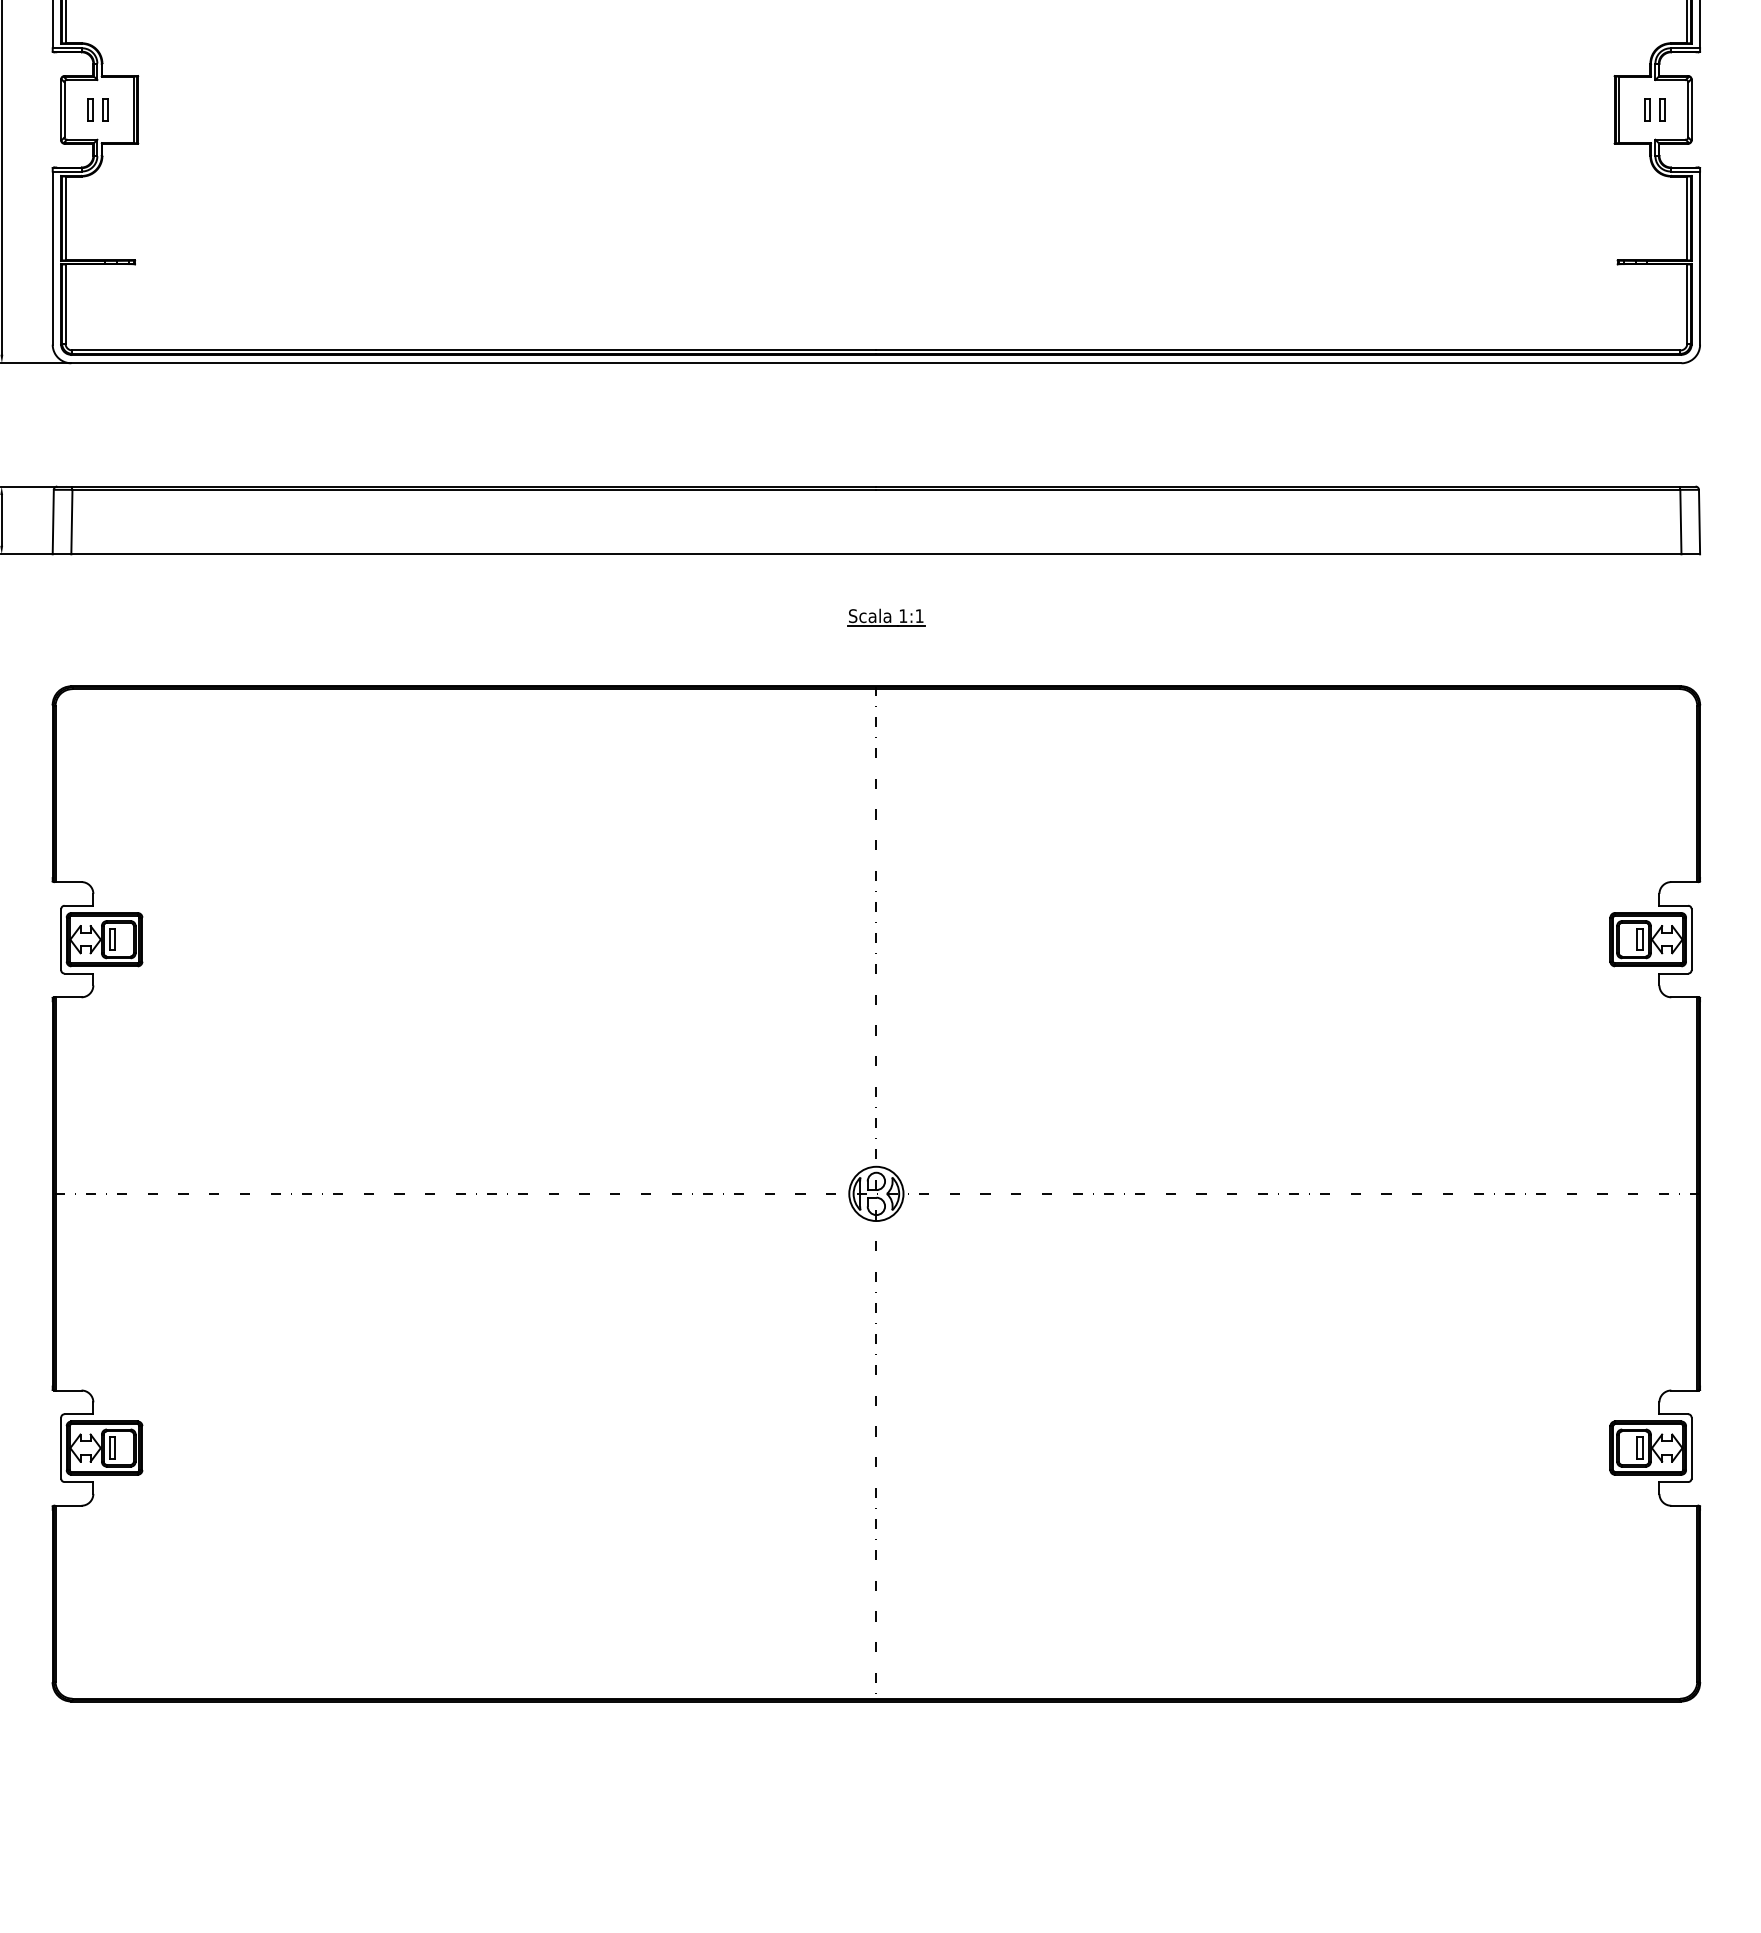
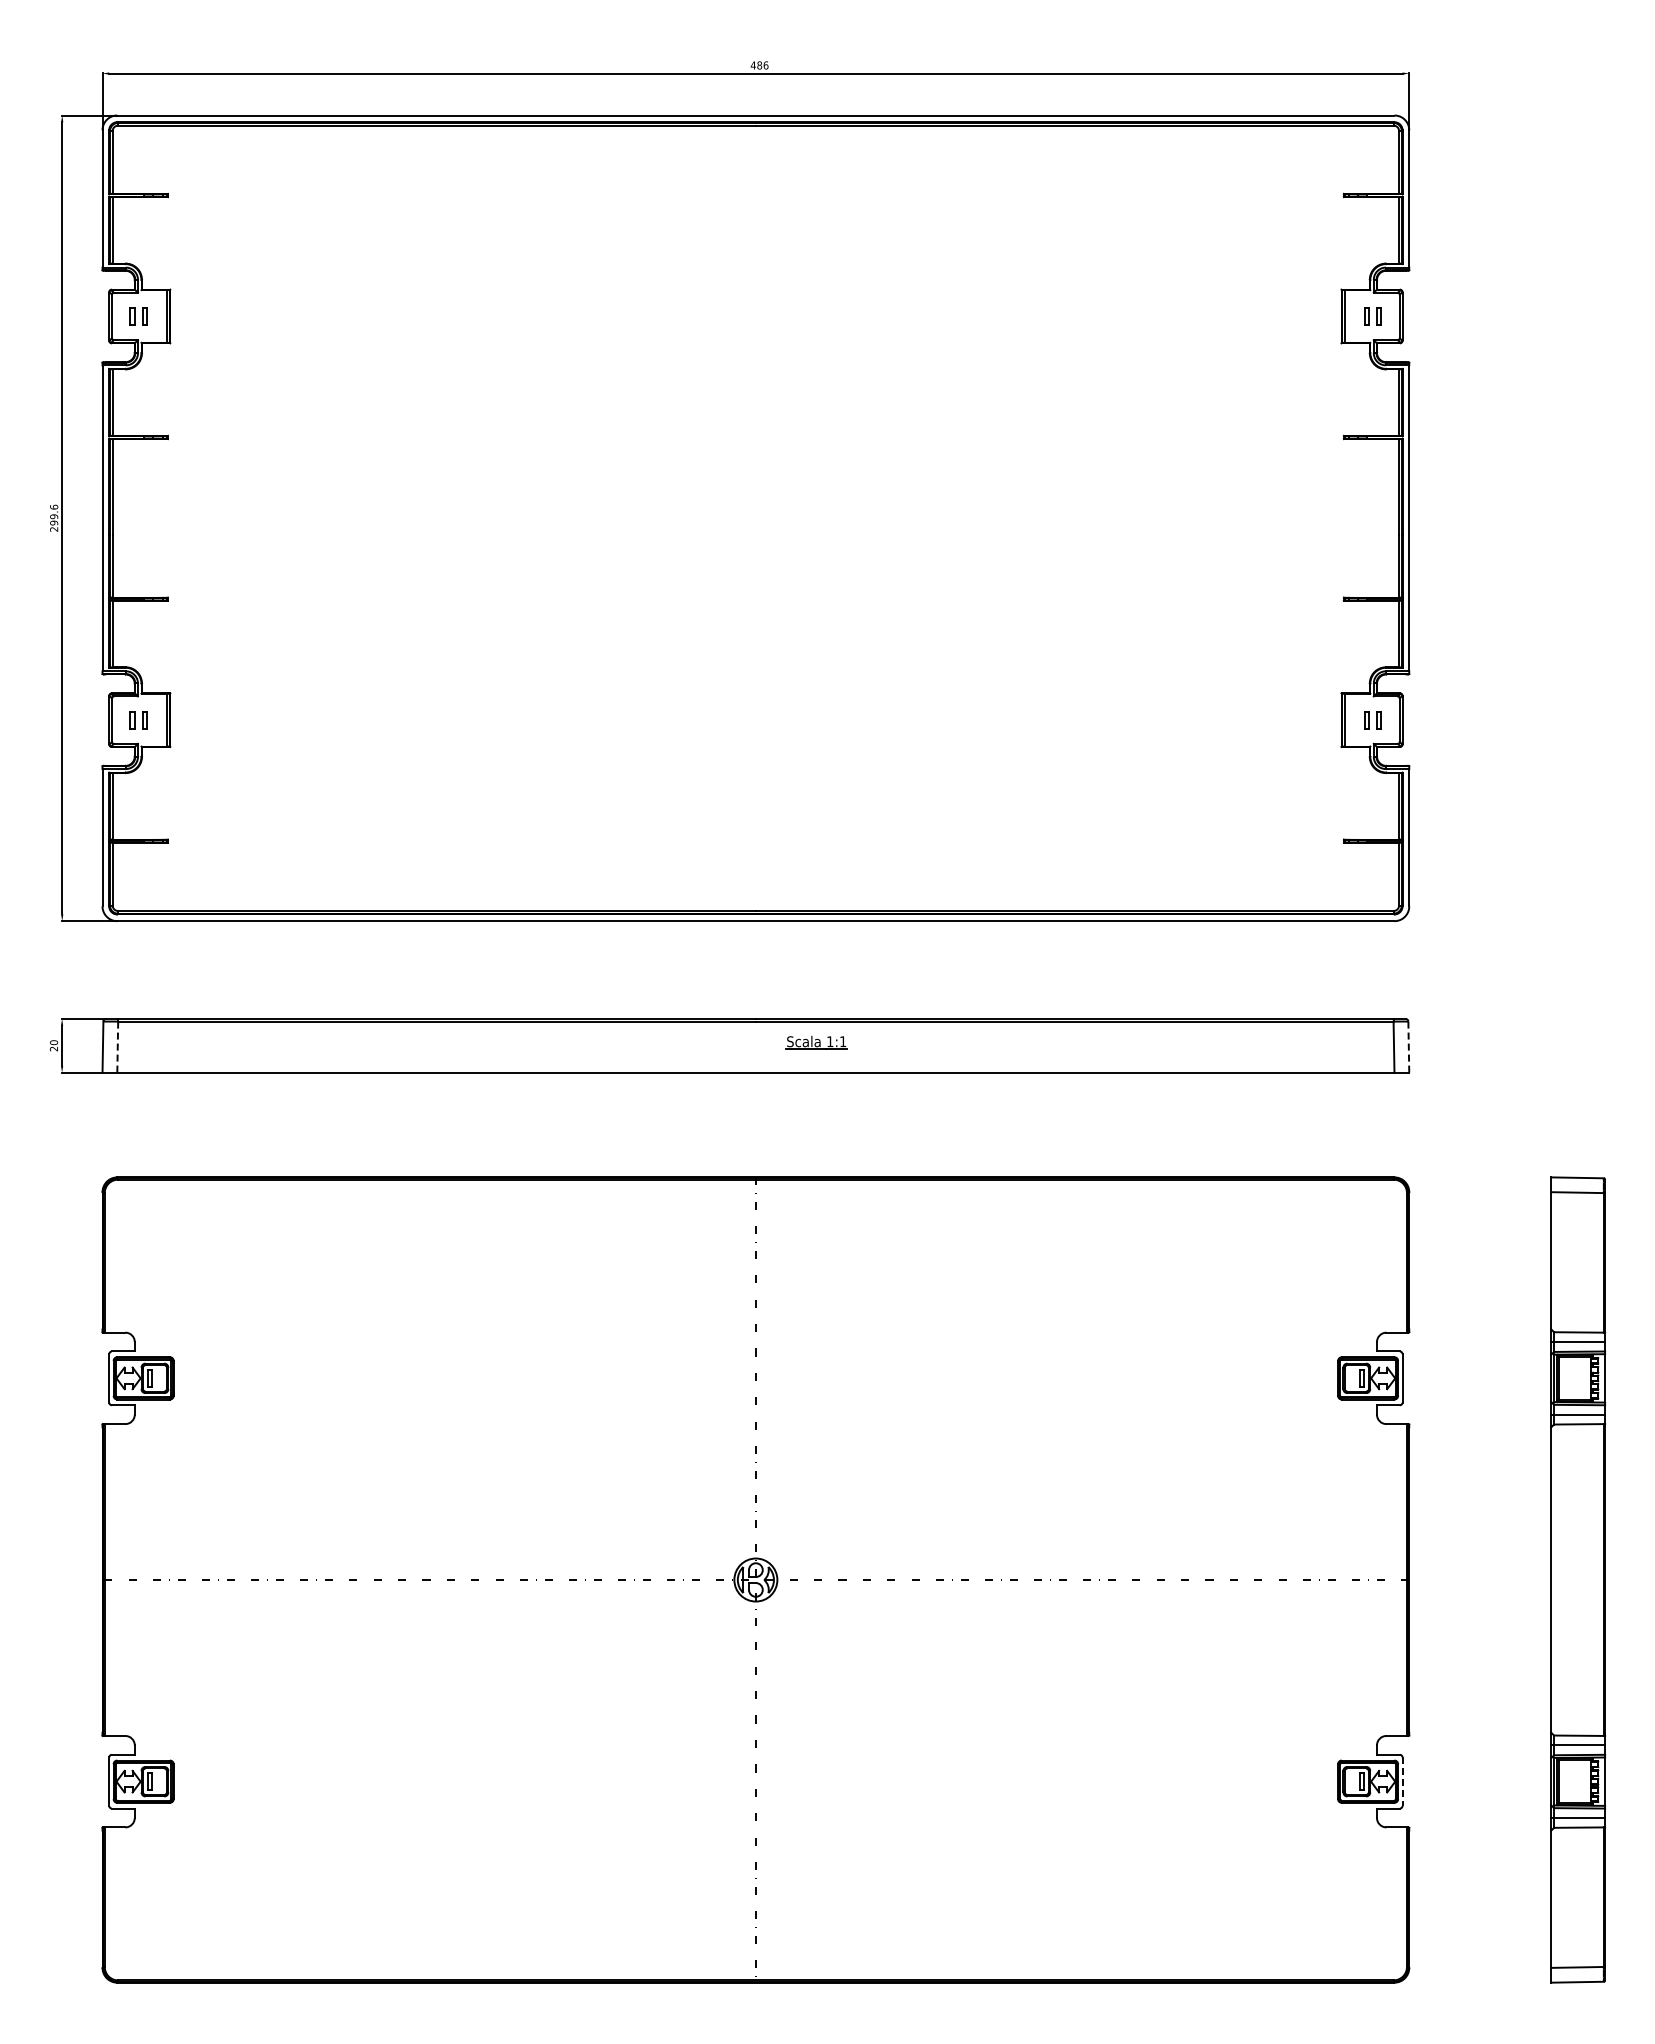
line: (71, 522) -> (117, 1047), solid -> dashed
line: (1699, 522) -> (1408, 1047), solid -> dashed
part: (885, 617) -> (816, 1042), moved
line: (1691, 1449) -> (1402, 1782), solid -> dashed

